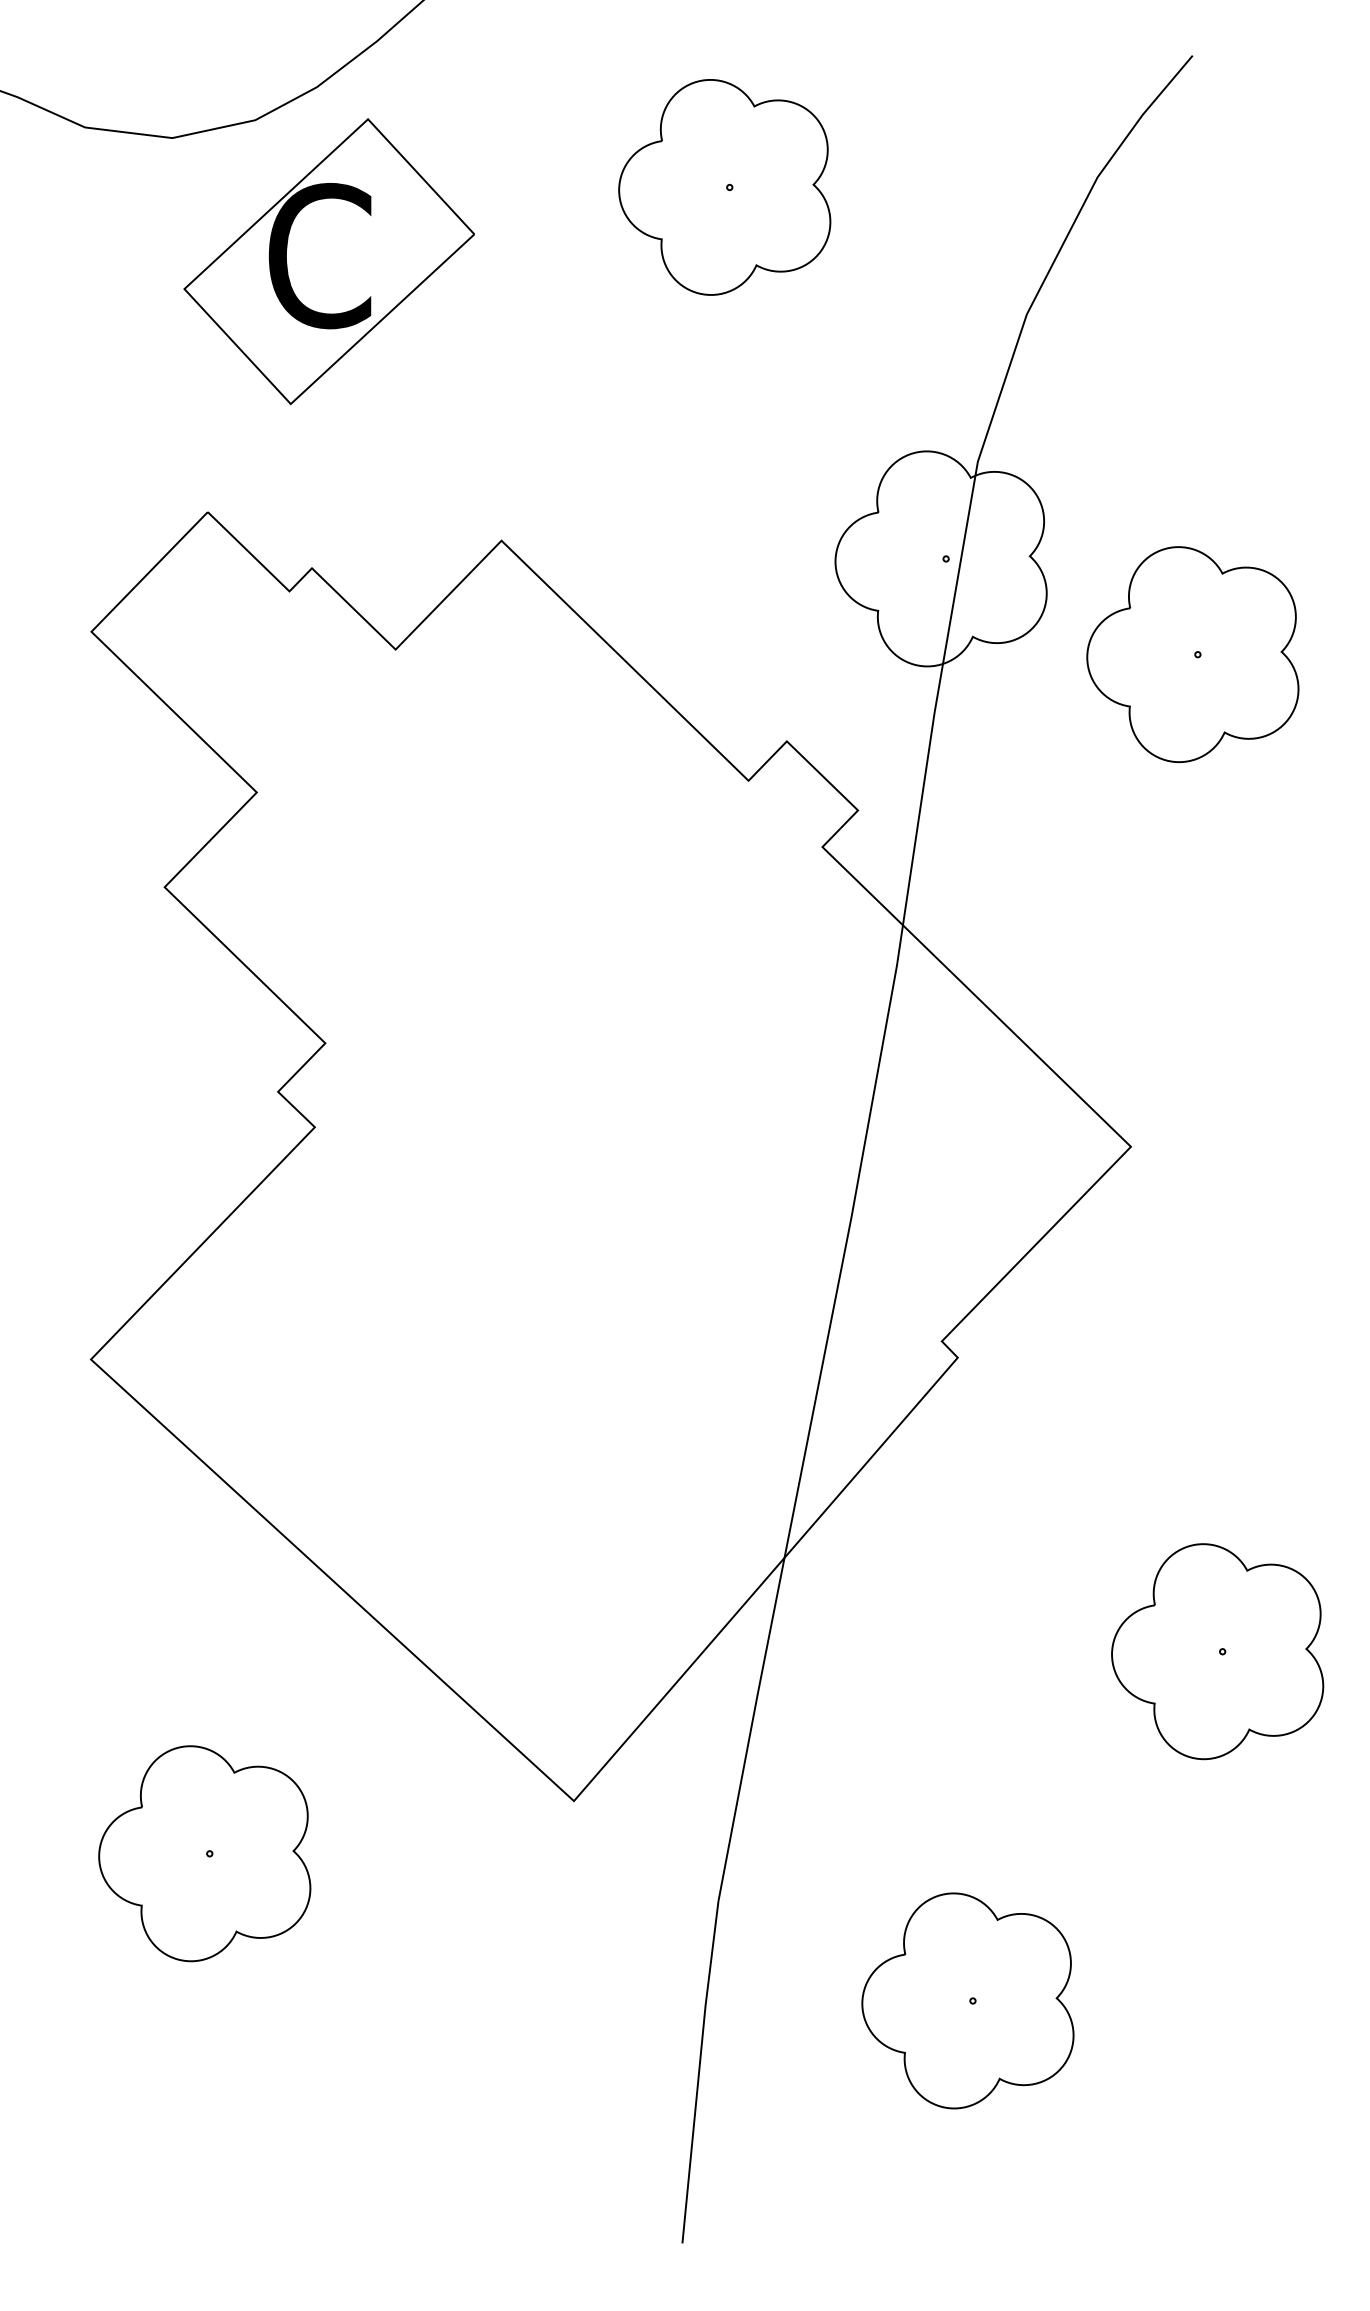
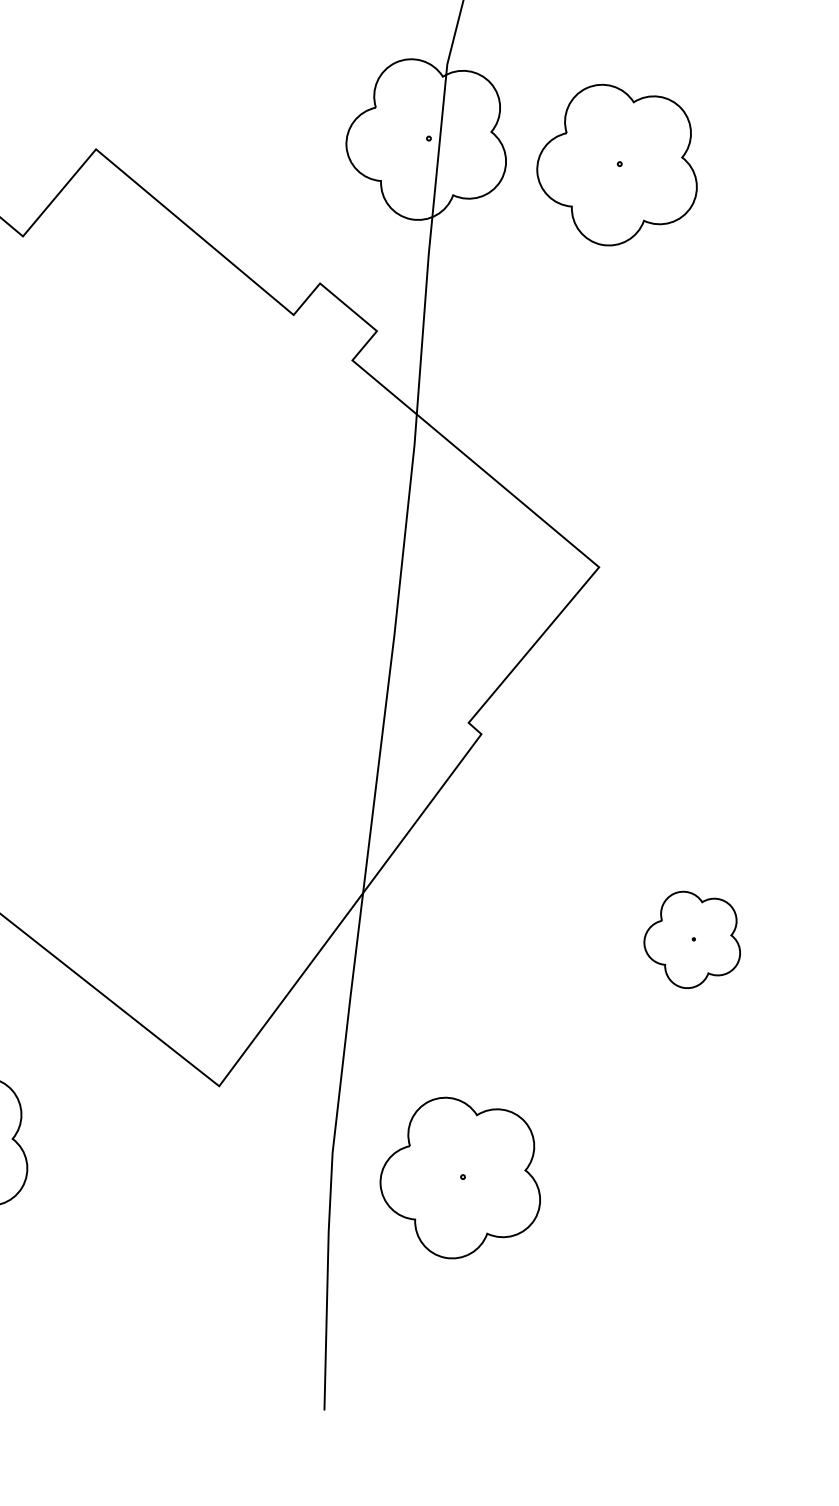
part: (1192, 654) -> (615, 164), moved
part: (1217, 1651) -> (691, 939), size x0.6
part: (967, 2000) -> (458, 1177), moved

